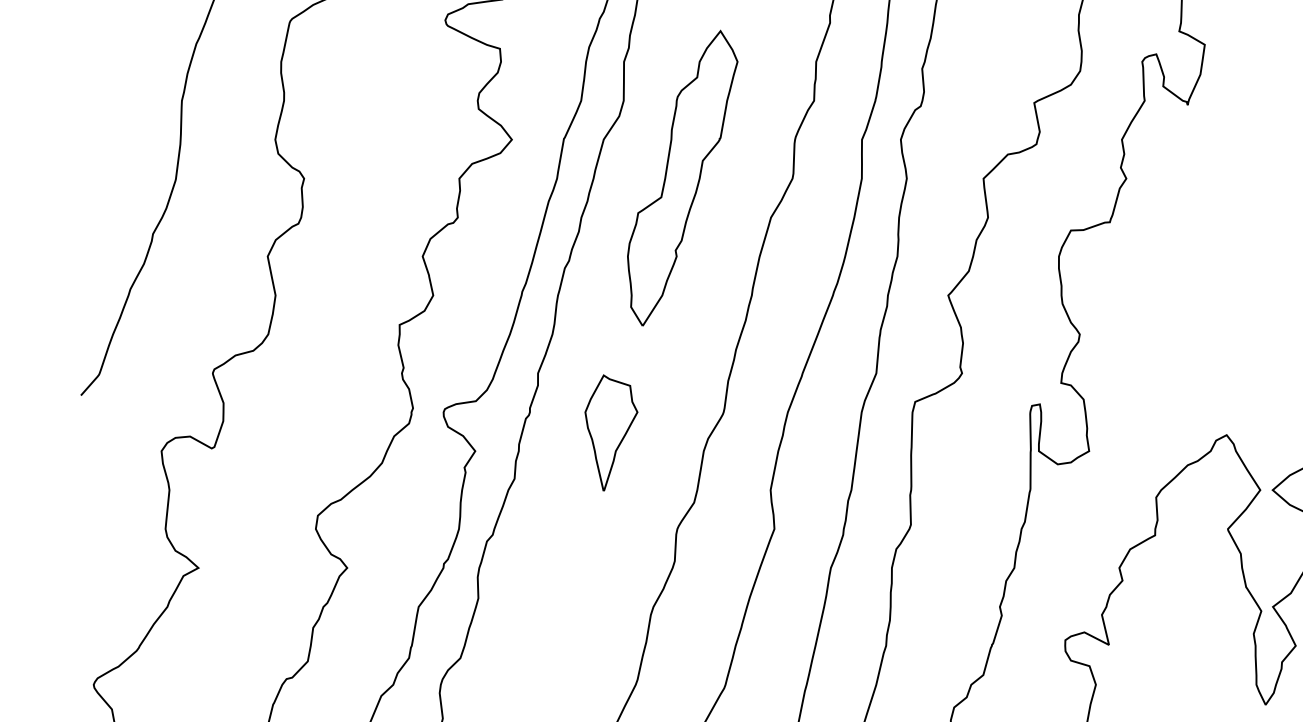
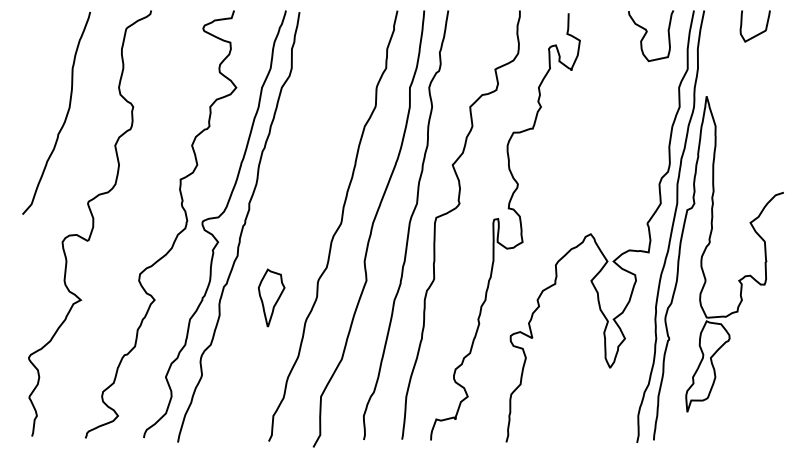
part: (683, 177) -> (321, 106), removed
part: (611, 431) -> (271, 297), moved

